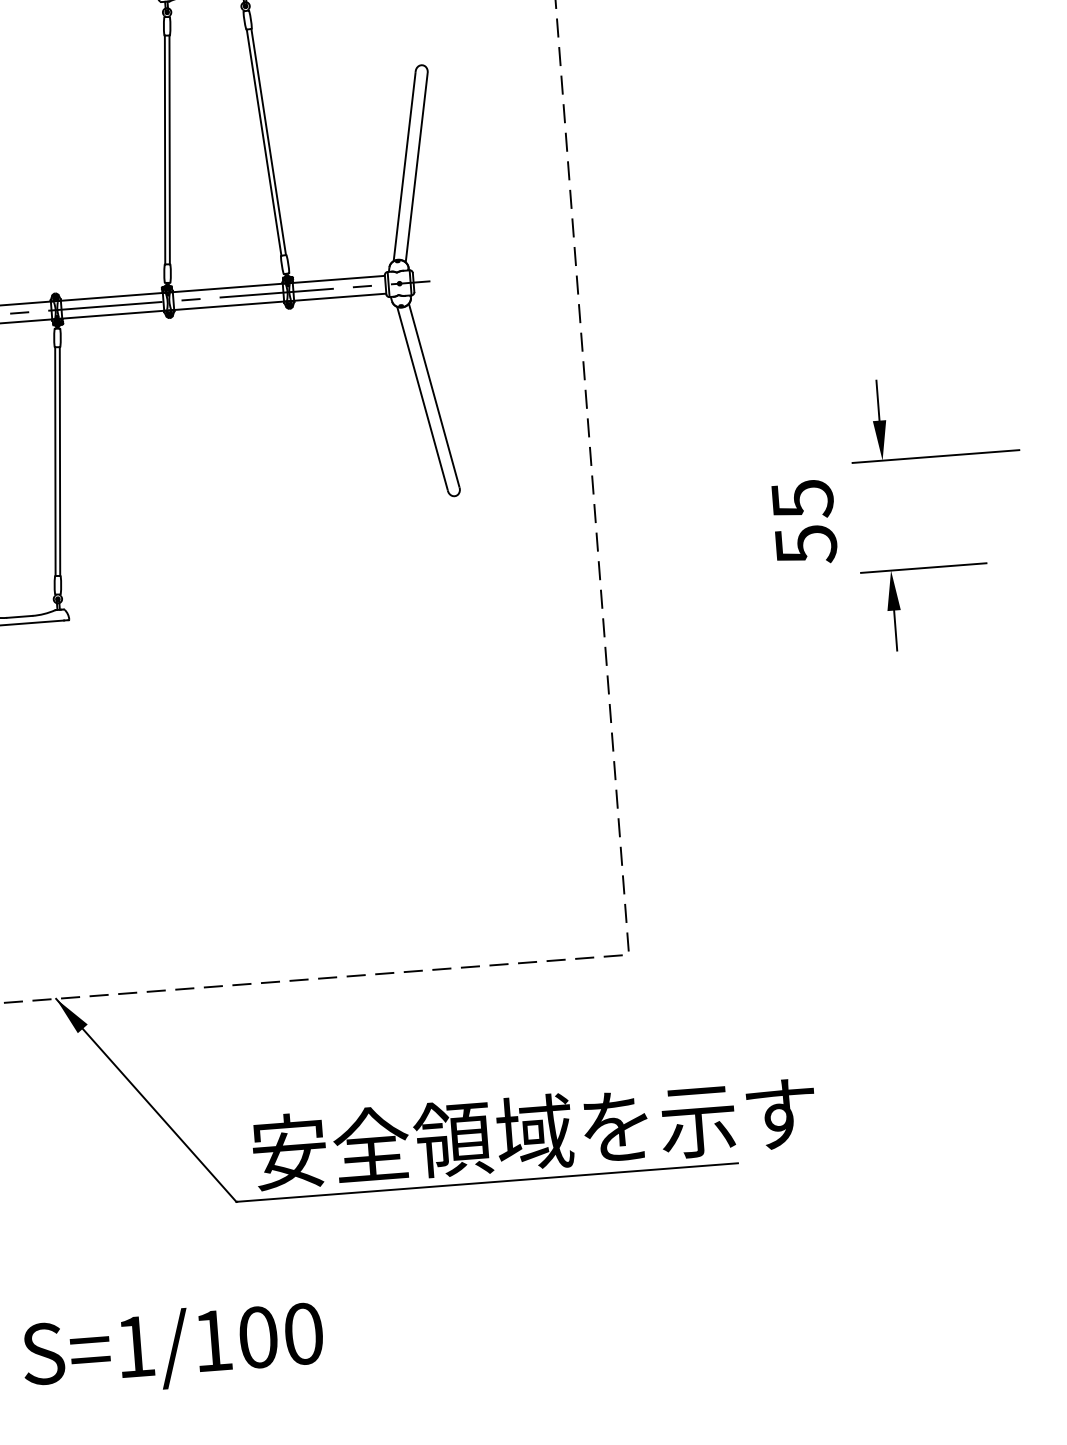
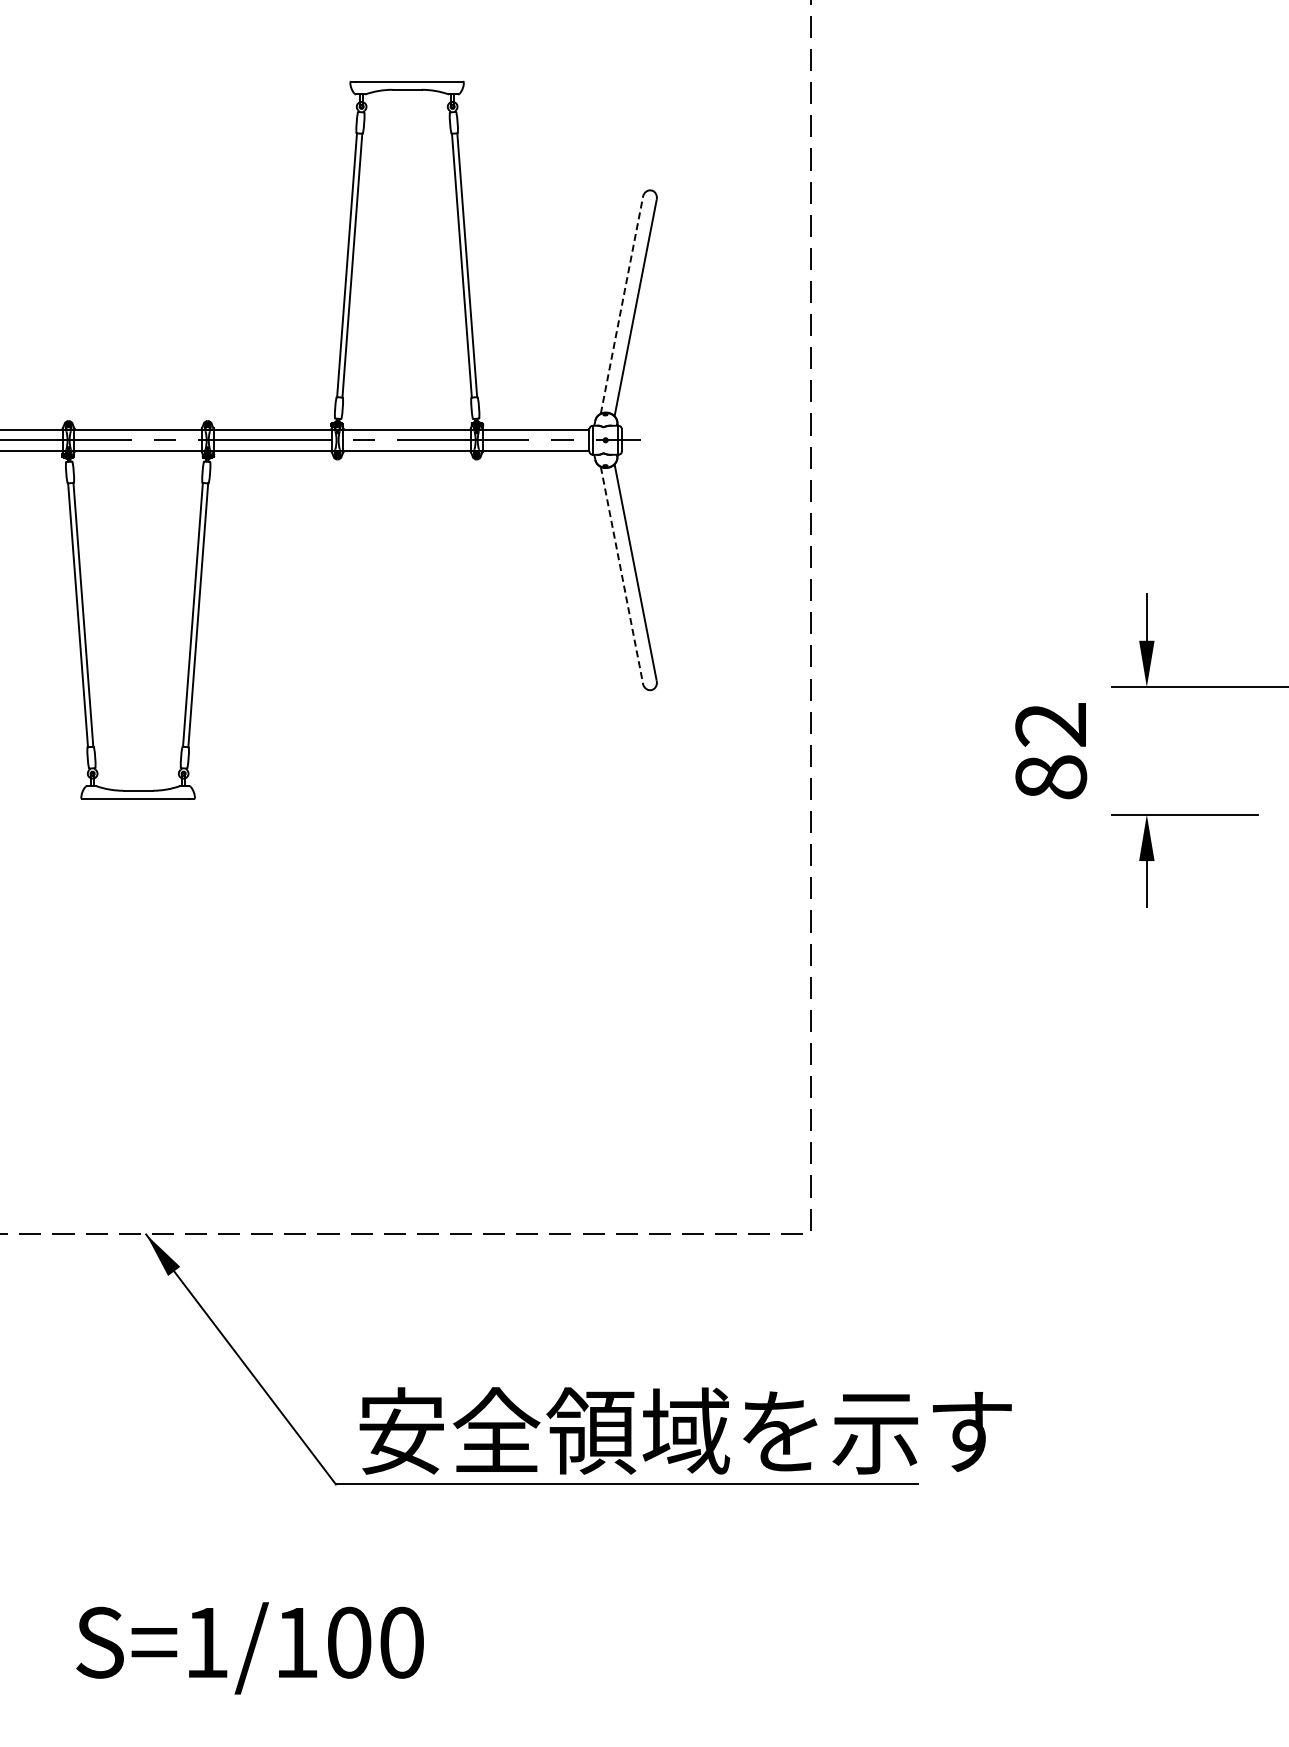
line: (404, 166) -> (621, 305), solid -> dashed
line: (422, 398) -> (621, 574), solid -> dashed
text: (804, 522) -> (1051, 751), 55 -> 82

